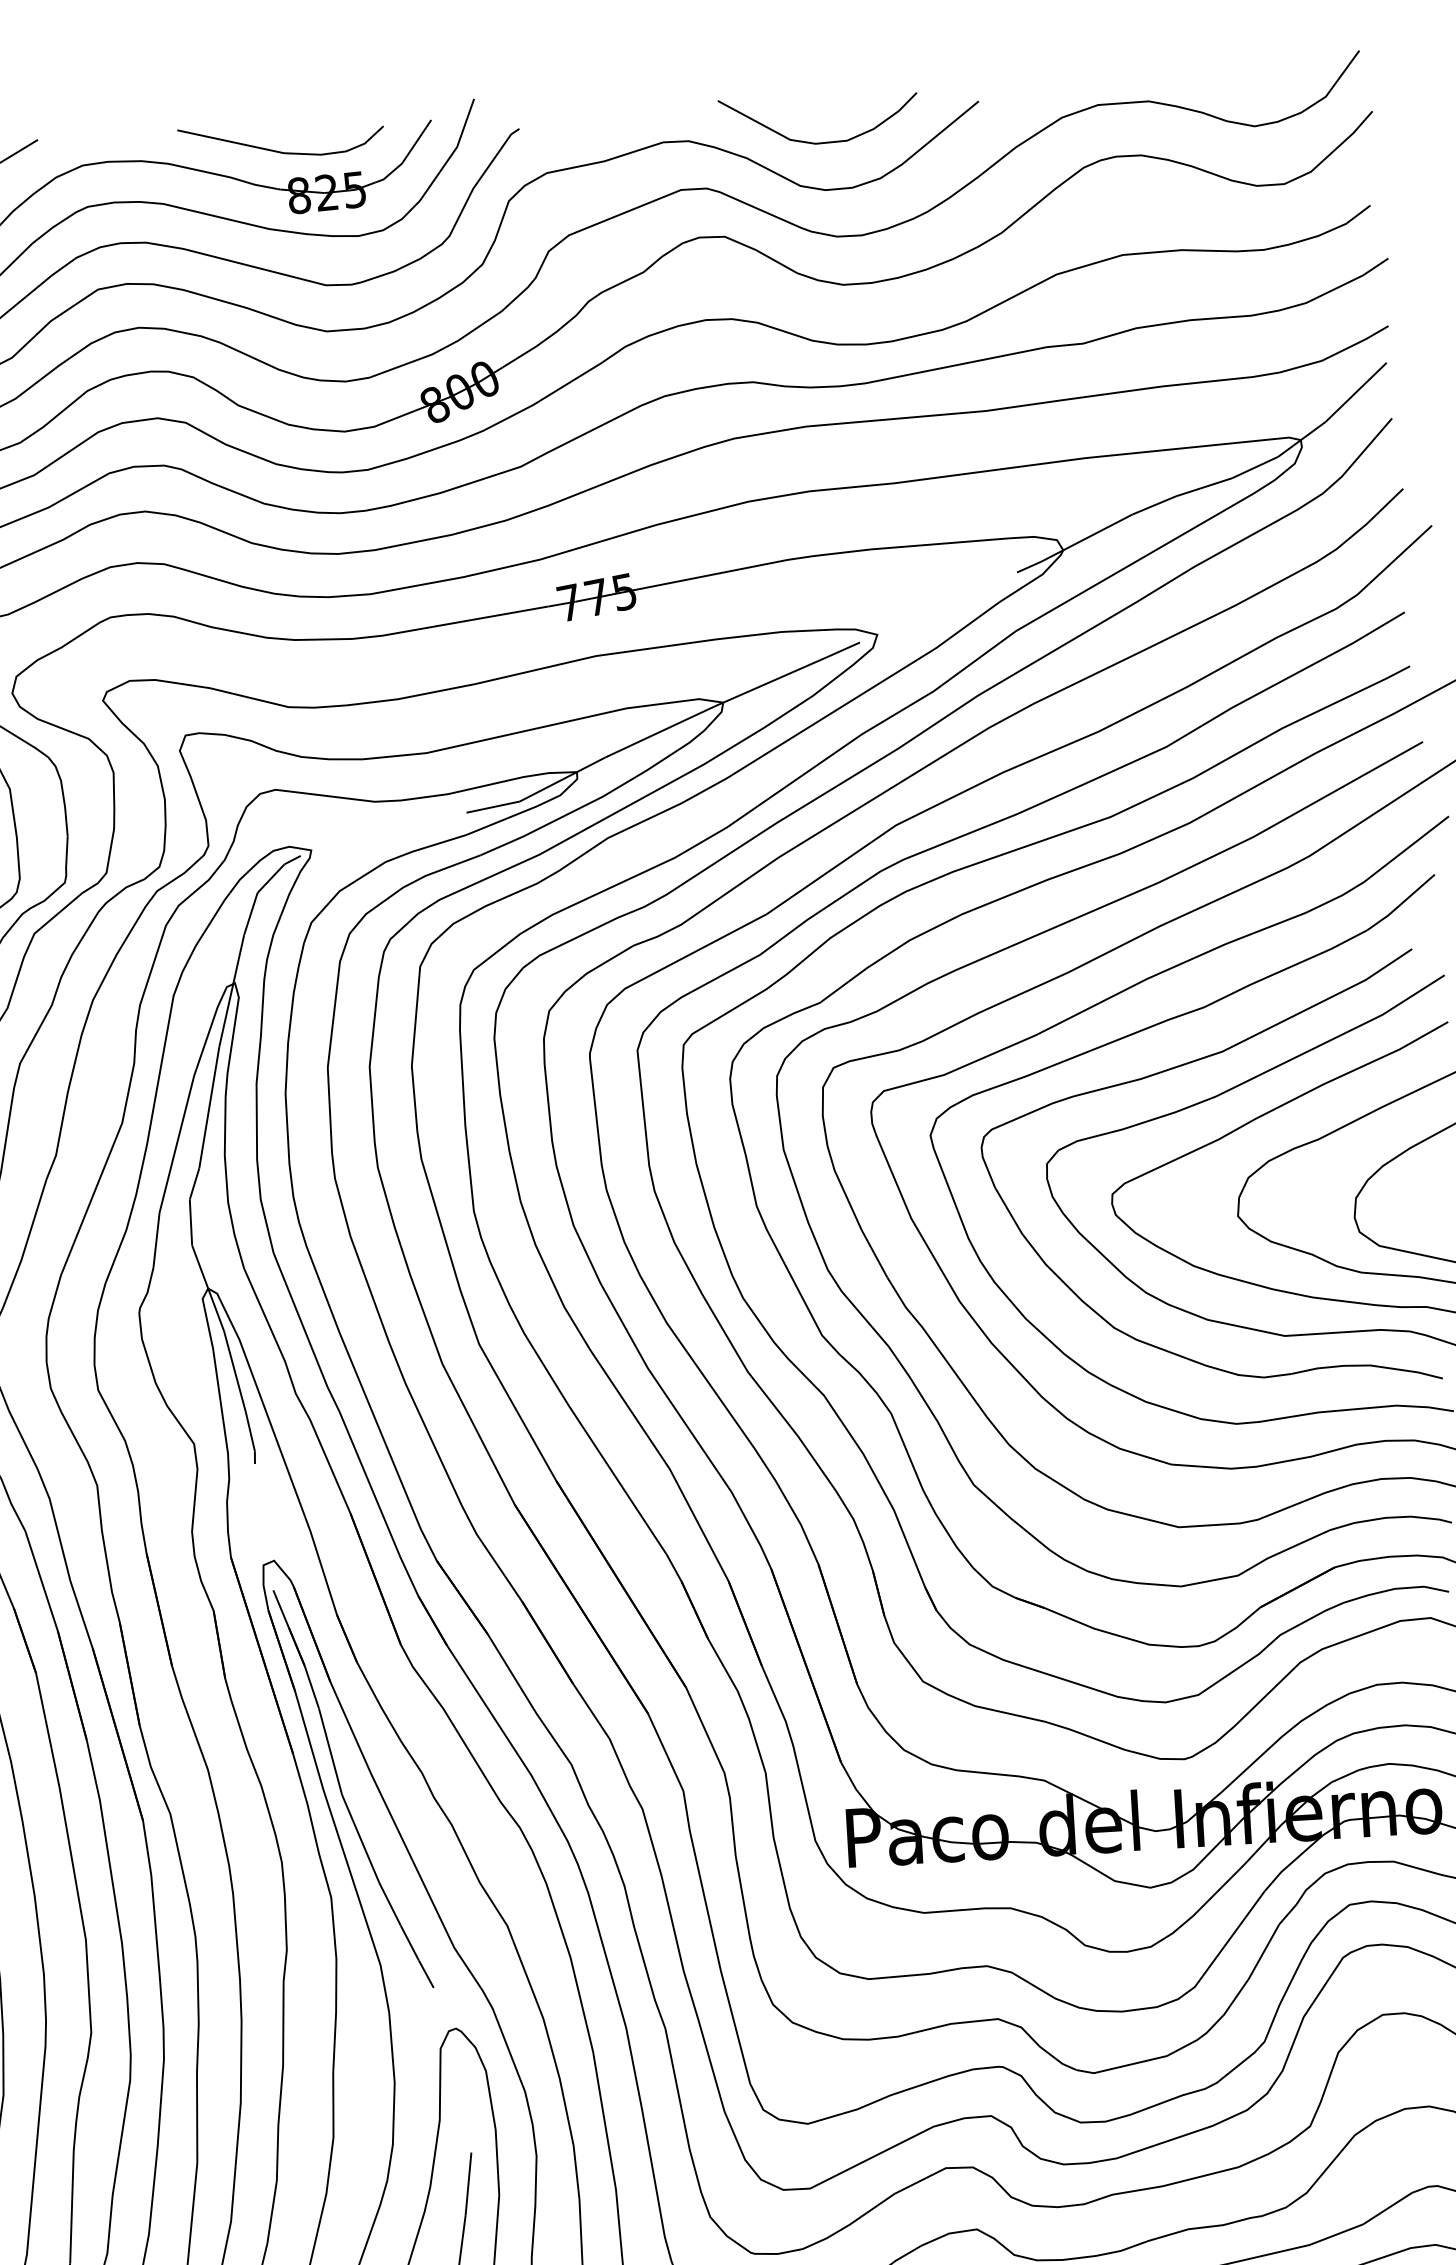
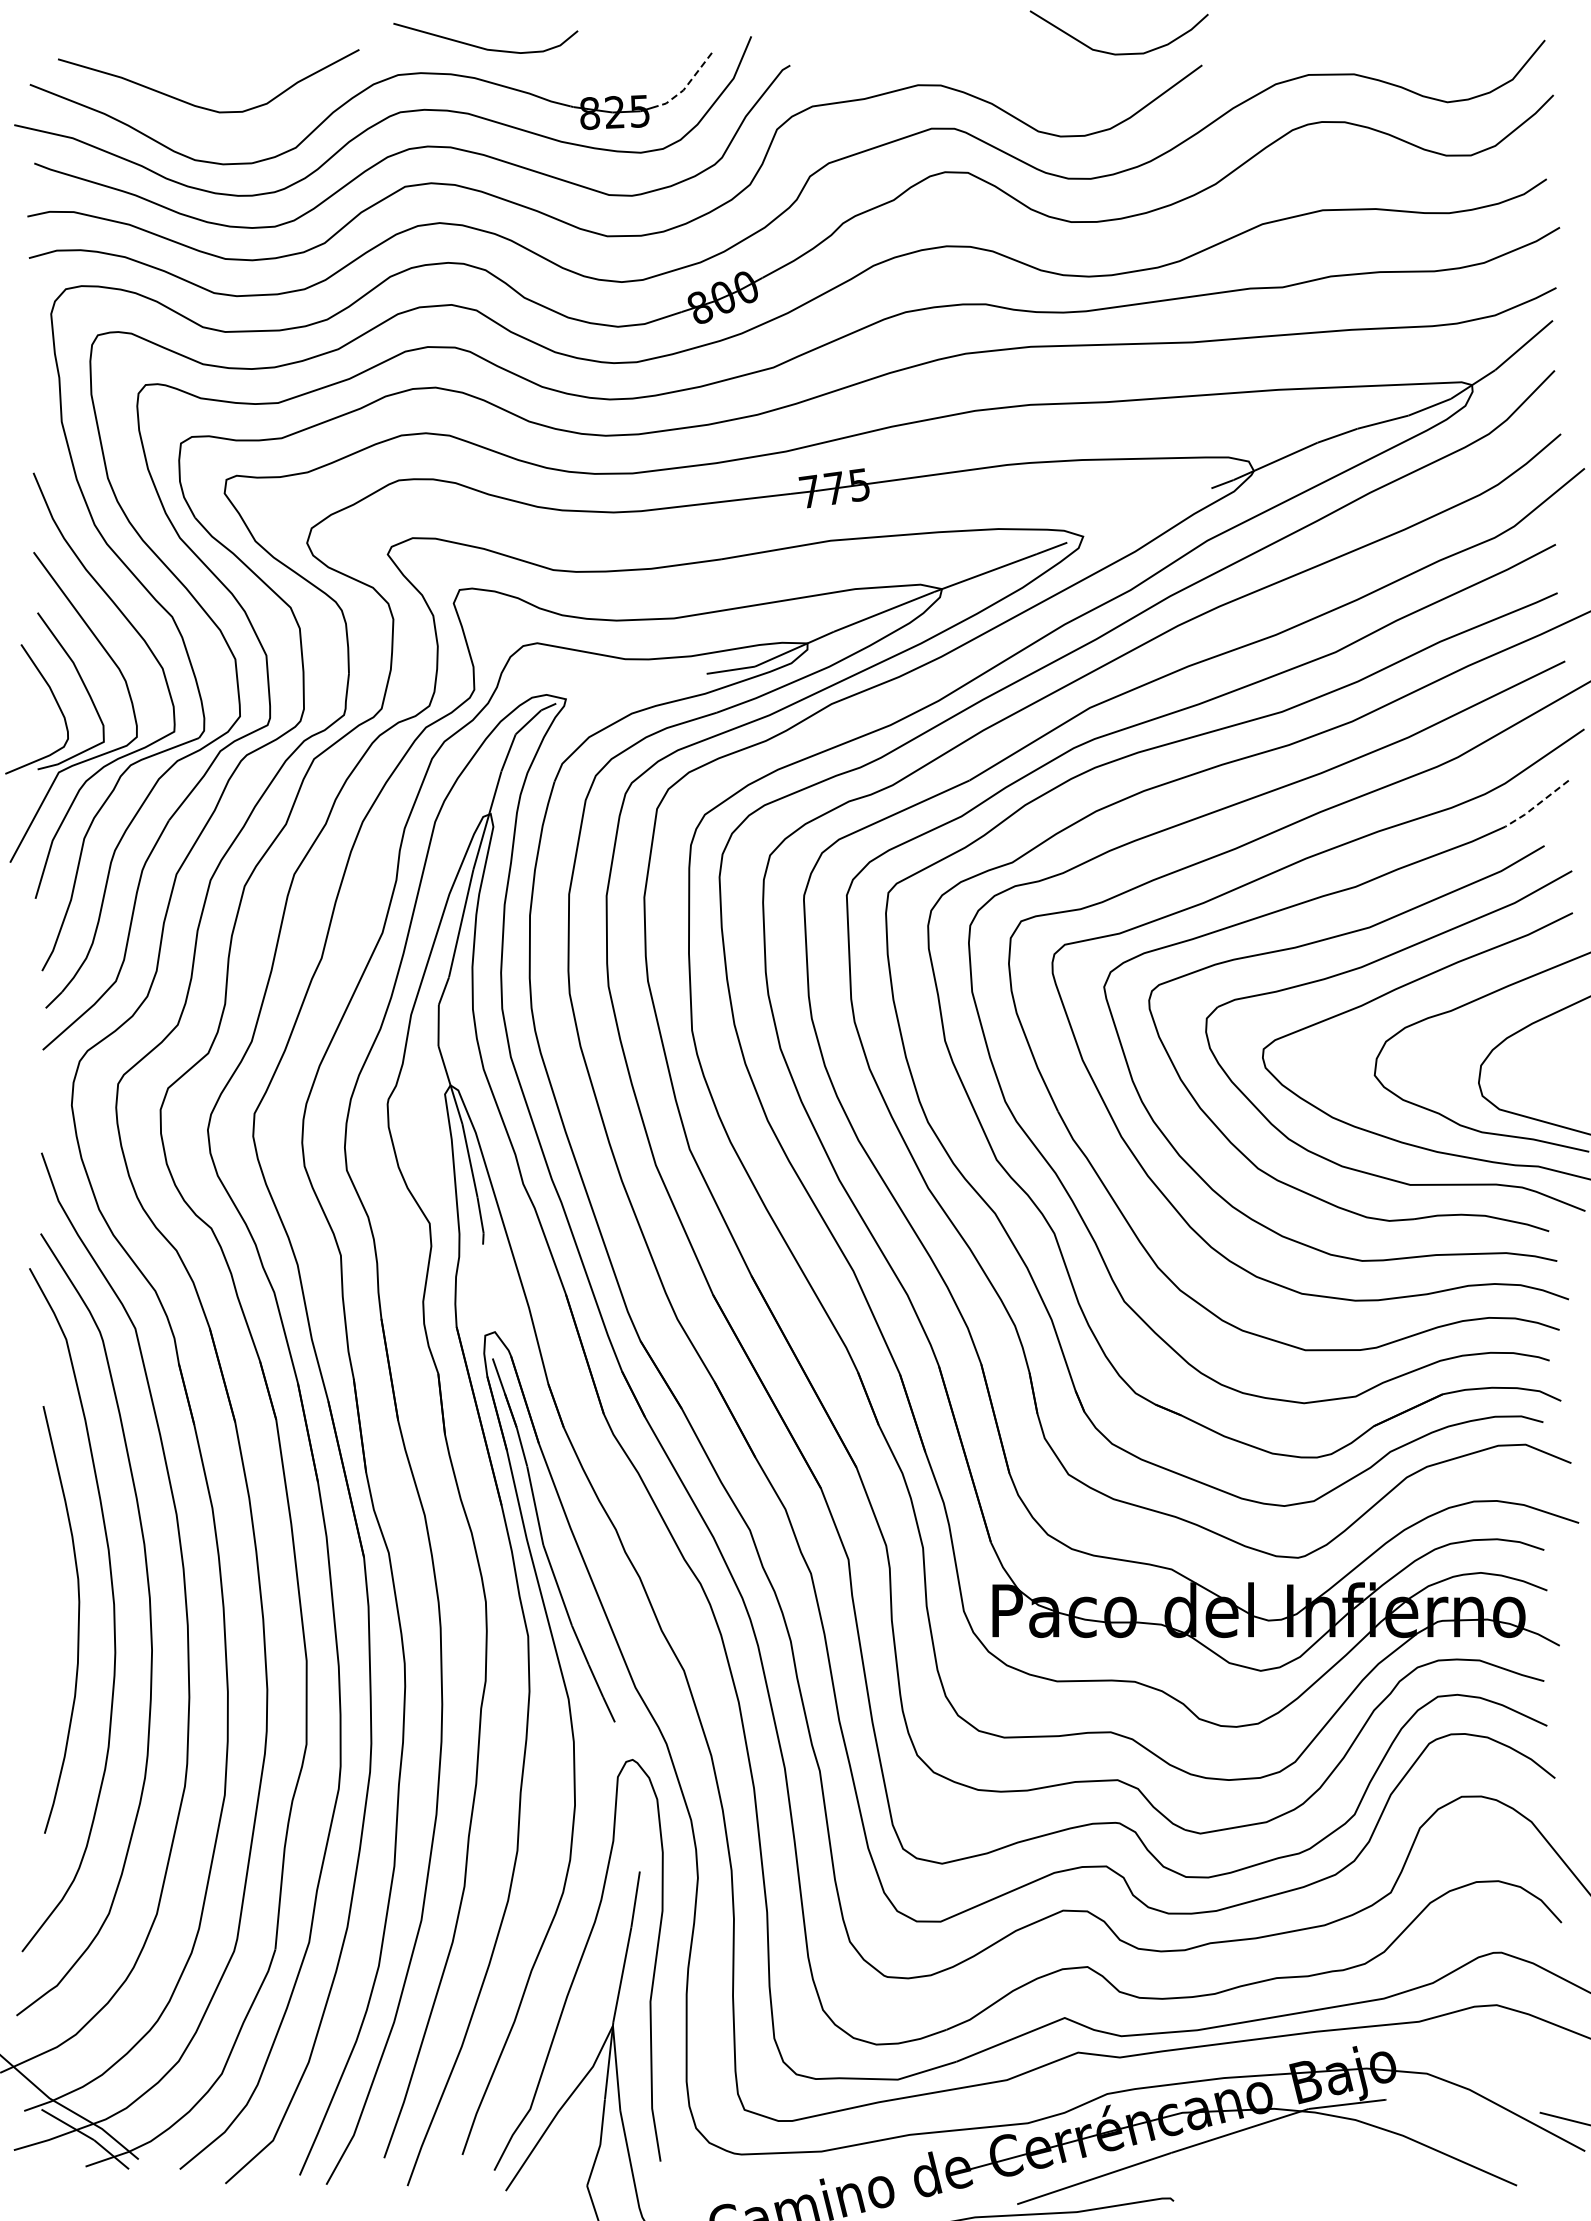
curve: (819, 142) -> (1118, 53), moved
curve: (279, 150) -> (483, 47), moved
line: (407, 156) -> (688, 84), solid -> dashed
line: (1401, 903) -> (1537, 804), solid -> dashed

